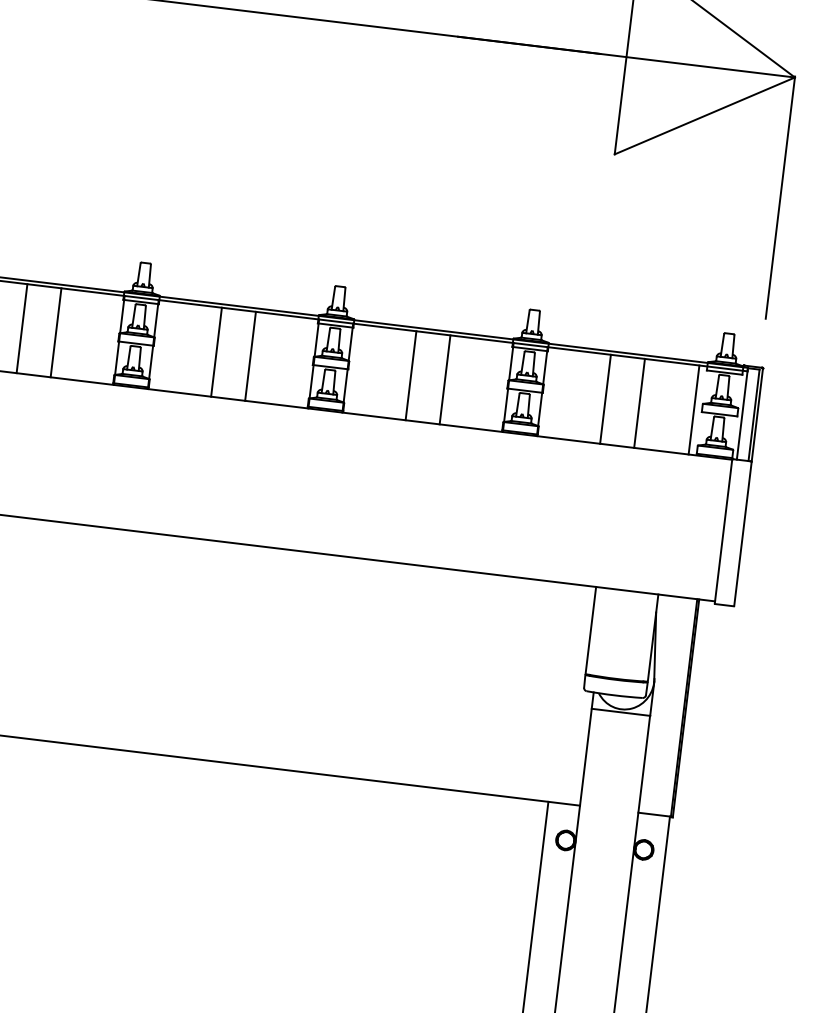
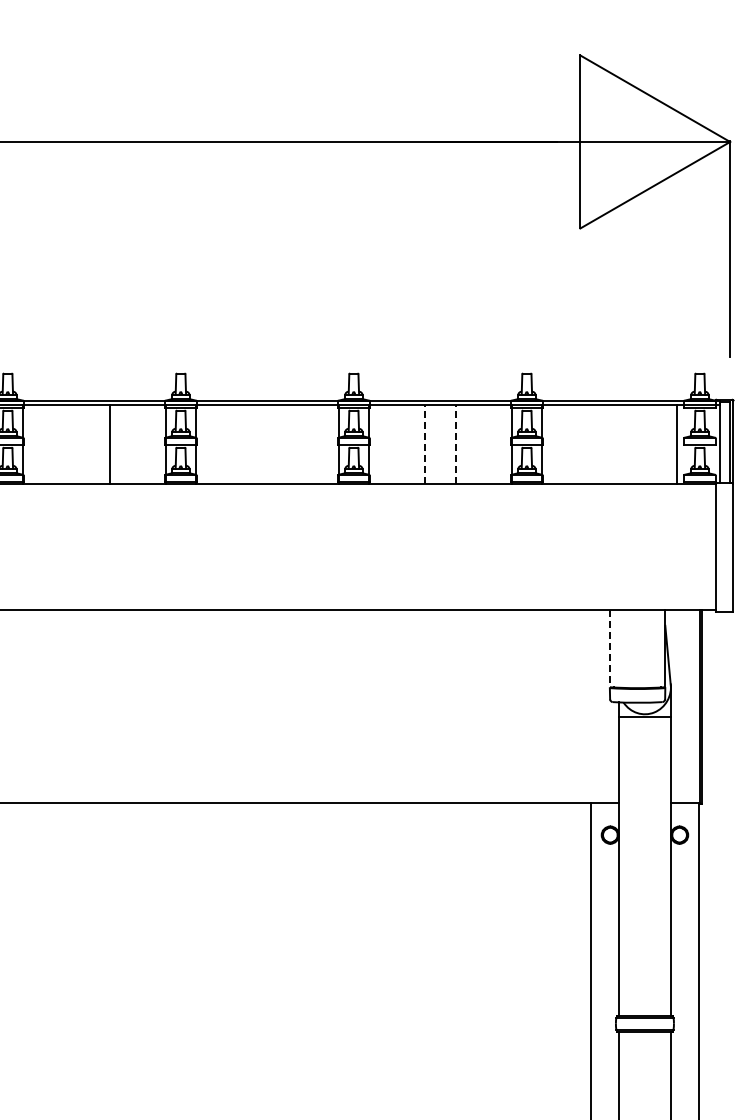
line: (22, 327) -> (79, 443), removed
line: (216, 351) -> (252, 443), removed
line: (250, 355) -> (282, 443), removed
line: (411, 376) -> (425, 444), solid -> dashed
line: (444, 380) -> (455, 444), solid -> dashed
line: (605, 398) -> (598, 443), removed
line: (639, 402) -> (628, 443), removed
line: (590, 630) -> (609, 648), solid -> dashed

